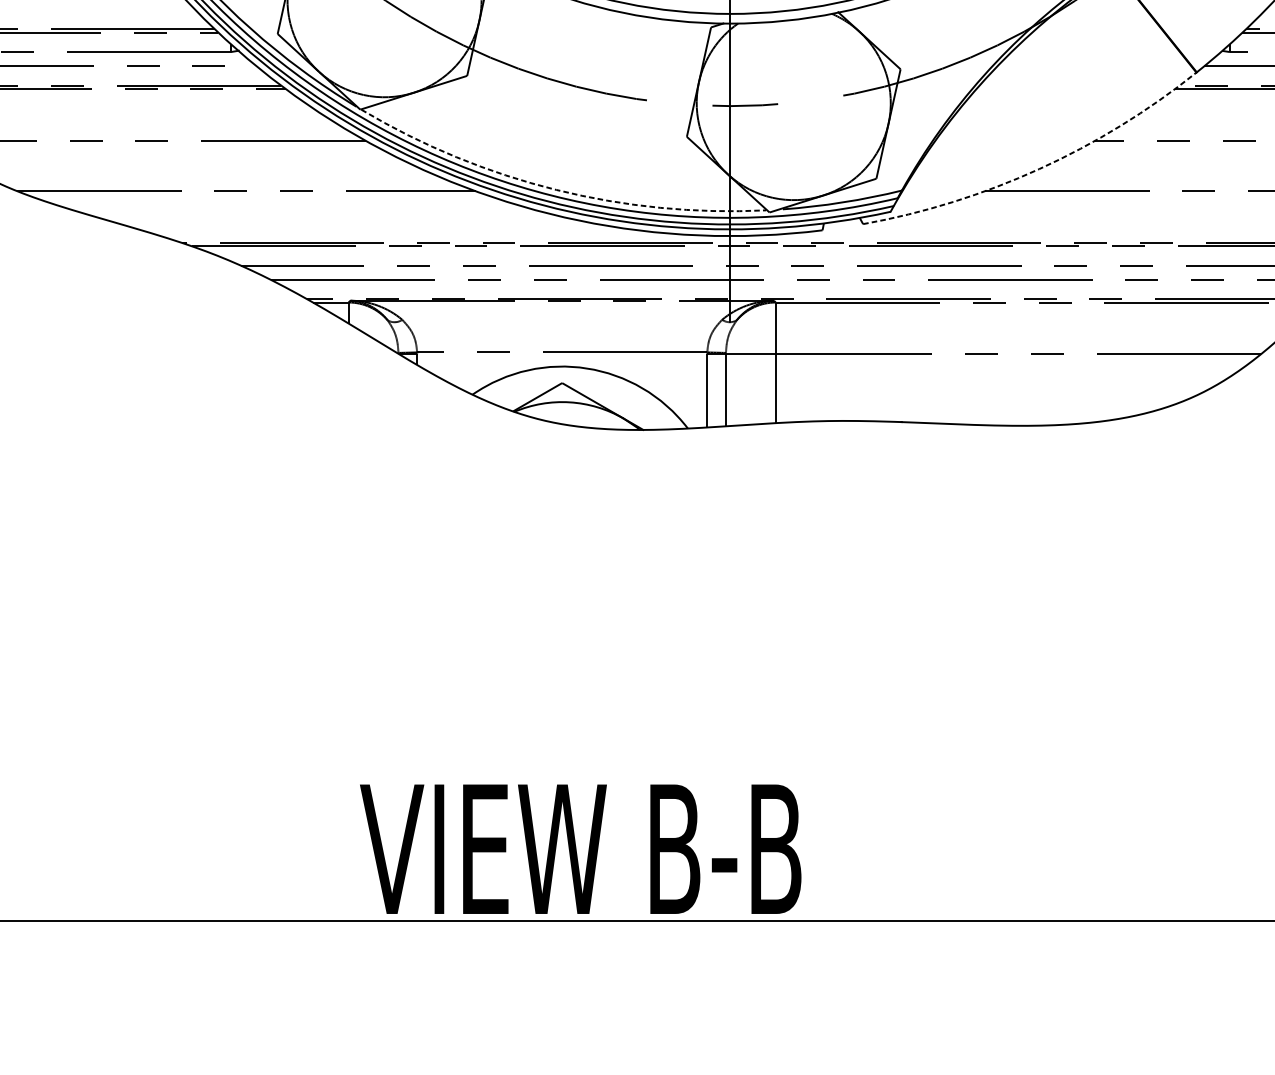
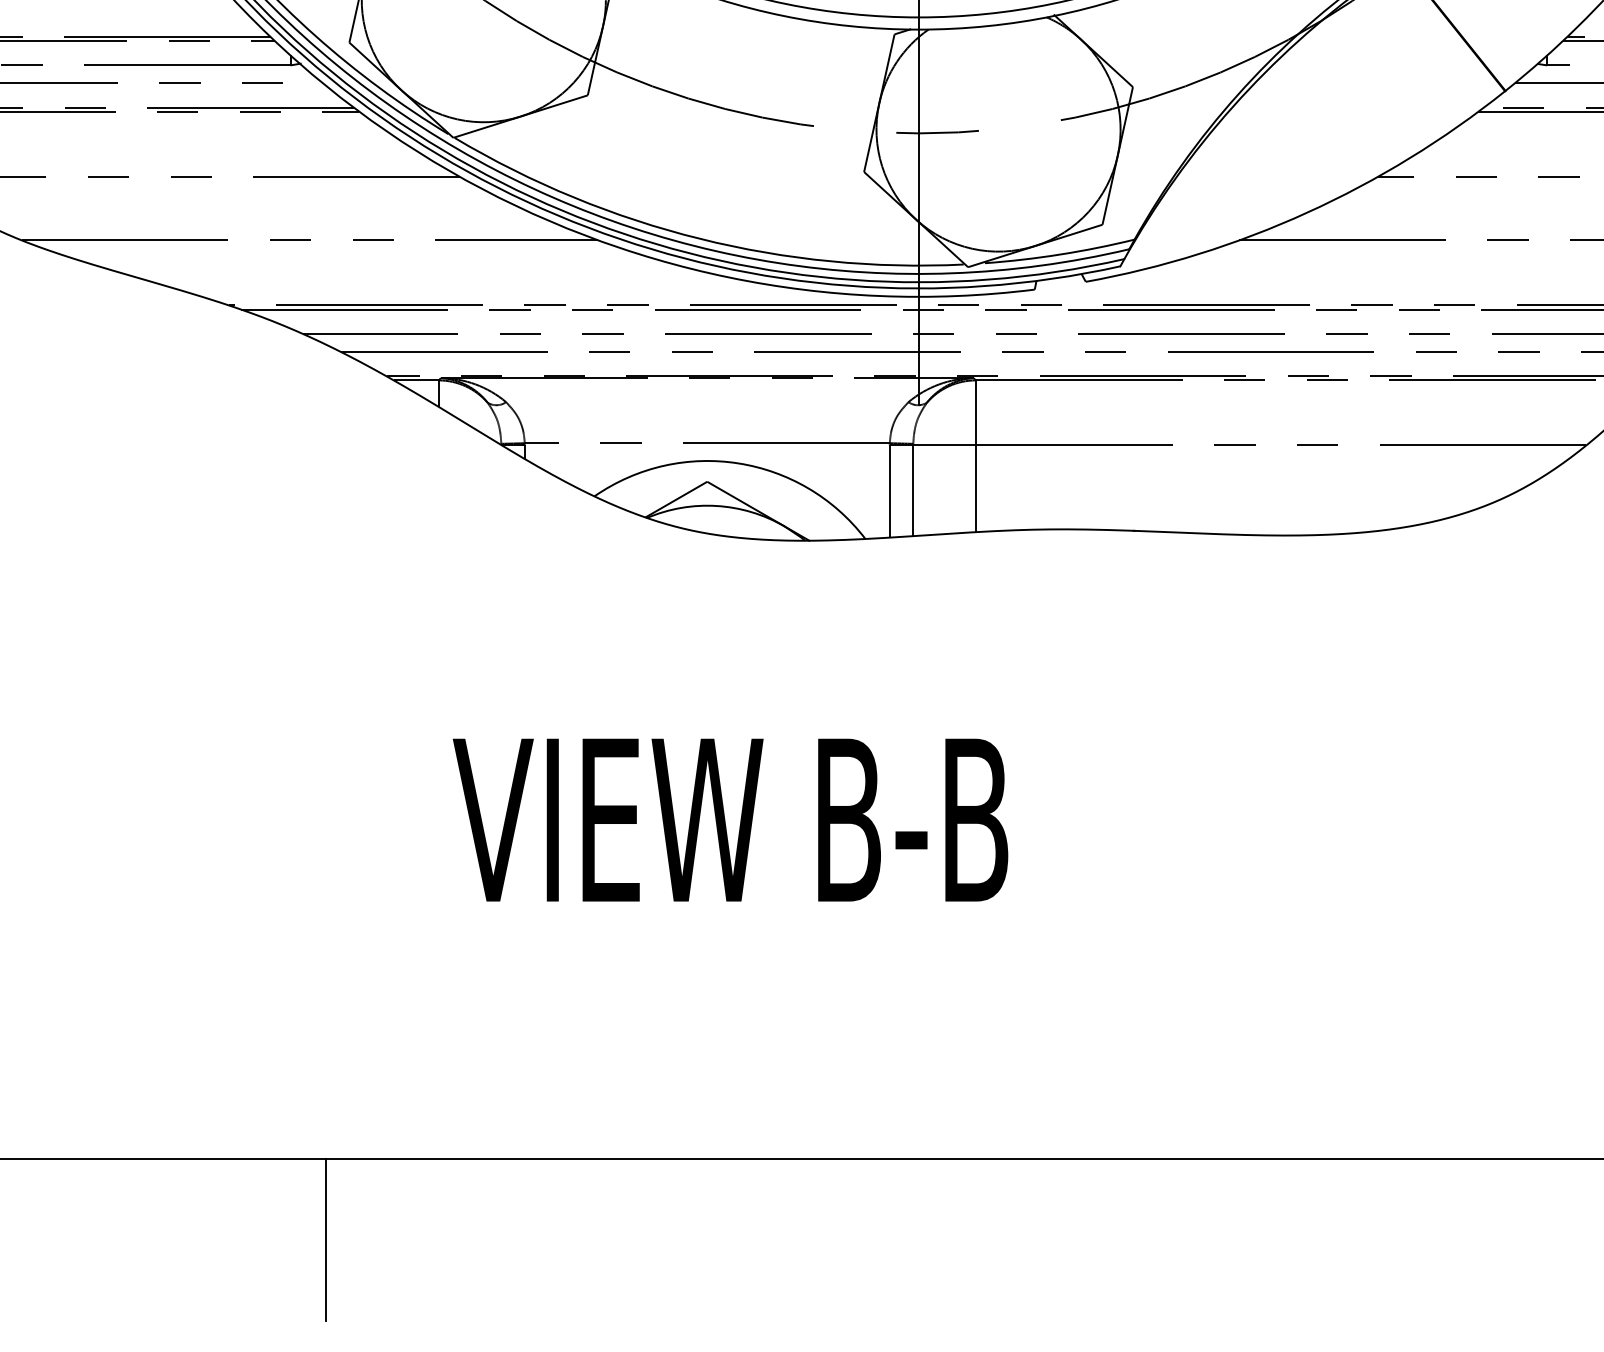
arc: (1039, 169) -> (1307, 212), dashed -> solid
arc: (556, 189) -> (699, 238), dashed -> solid
text: (580, 848) -> (730, 819), moved
line: (259, 985) -> (326, 1239), added

